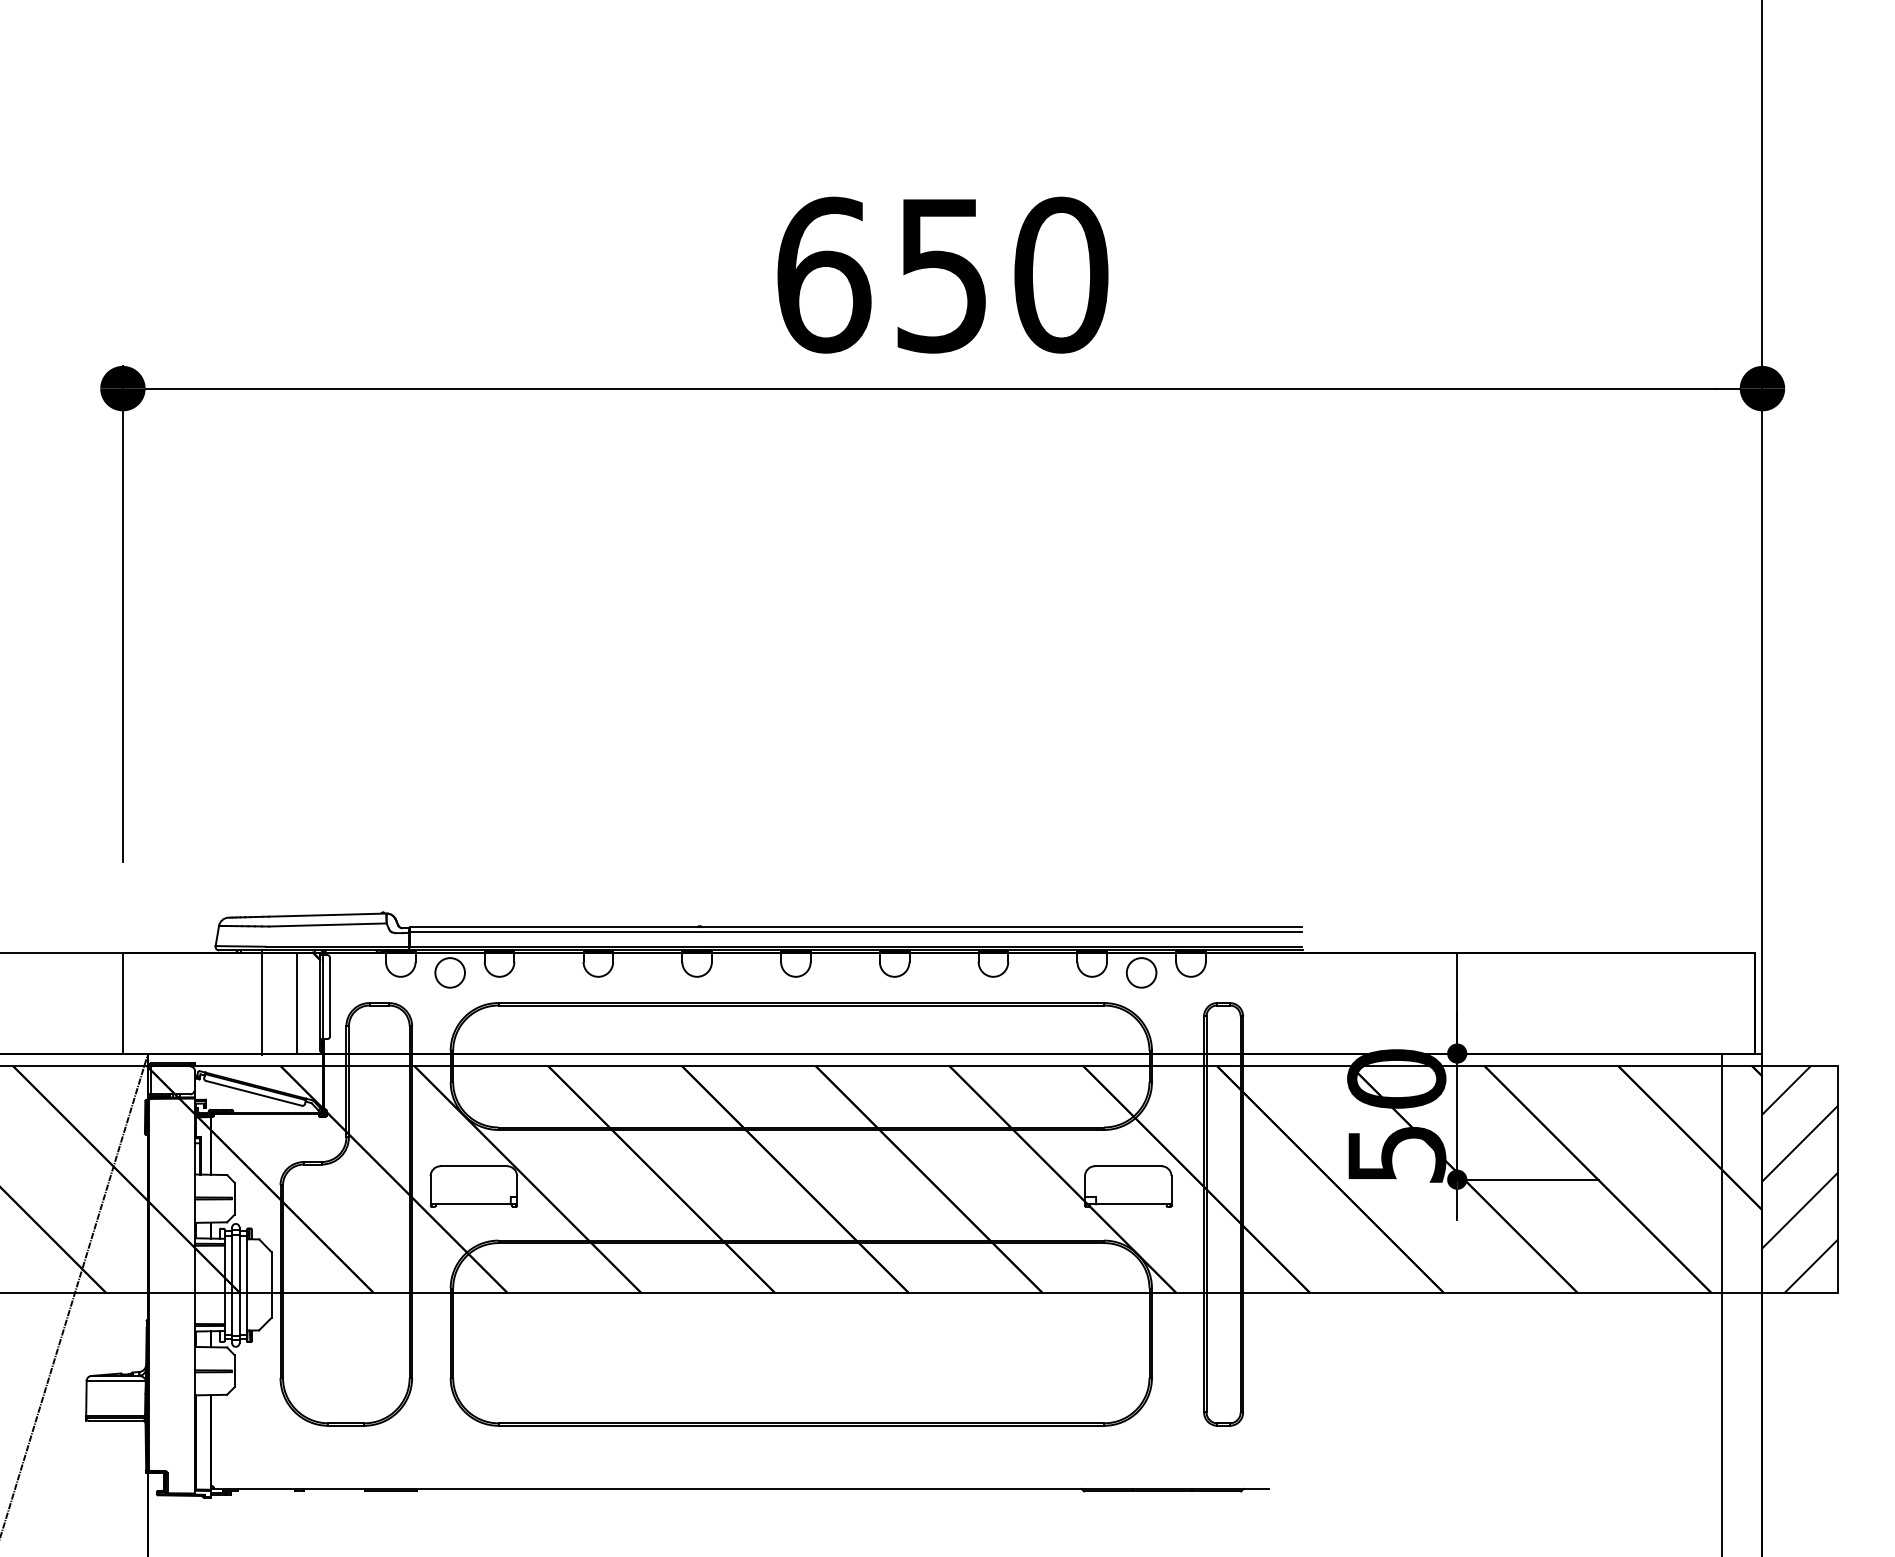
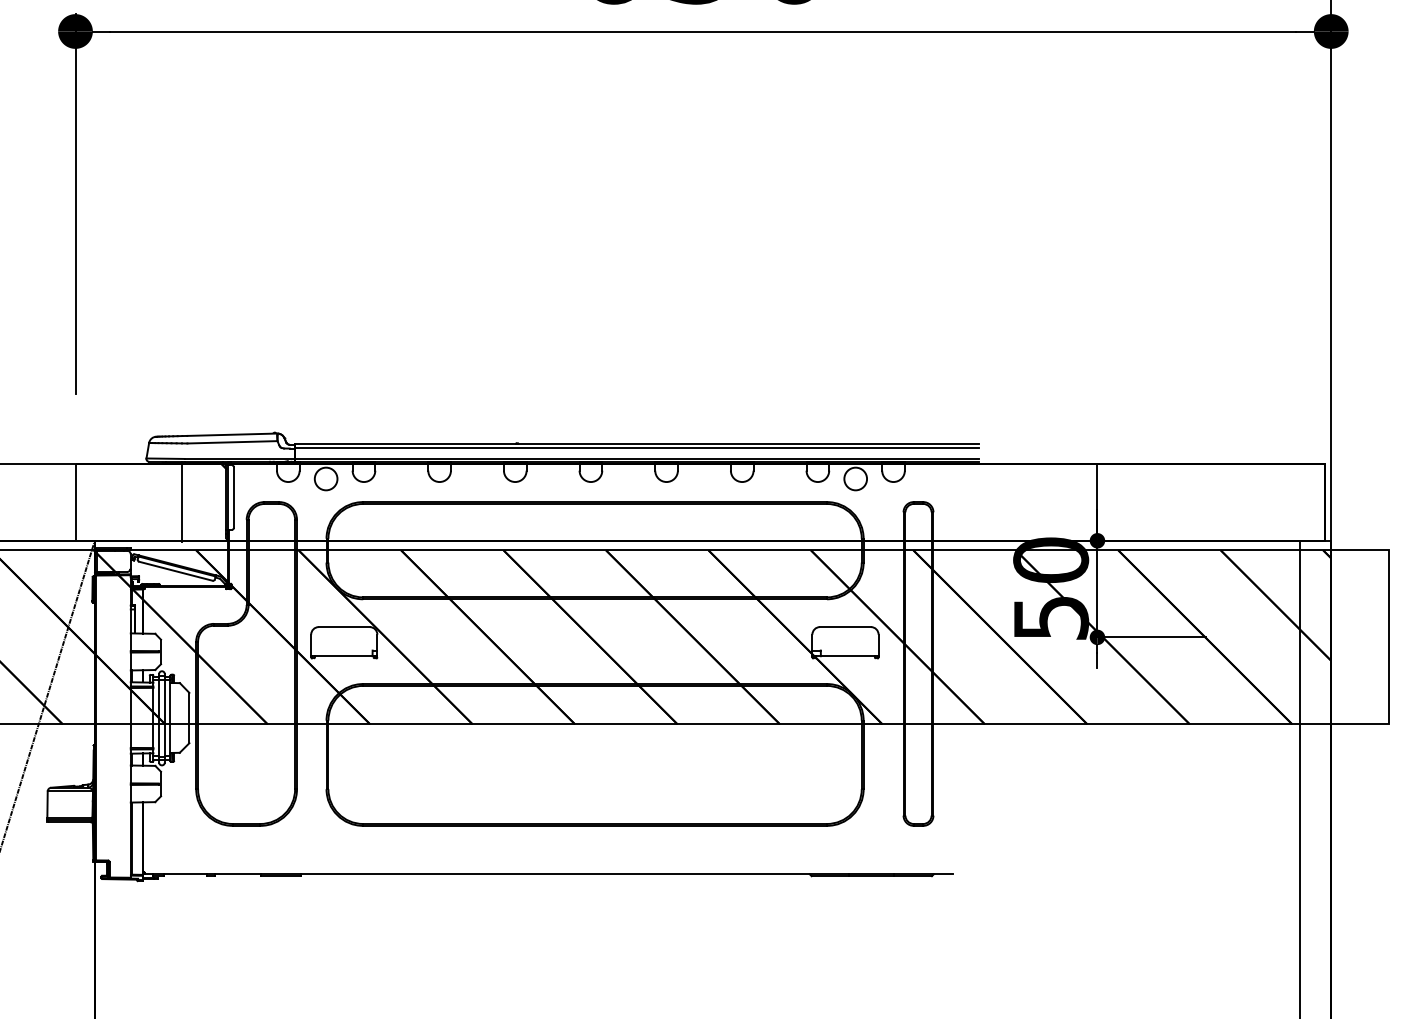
line: (296, 1002) -> (208, 501), removed
hatch: (1800, 1179) -> (1360, 637), removed

